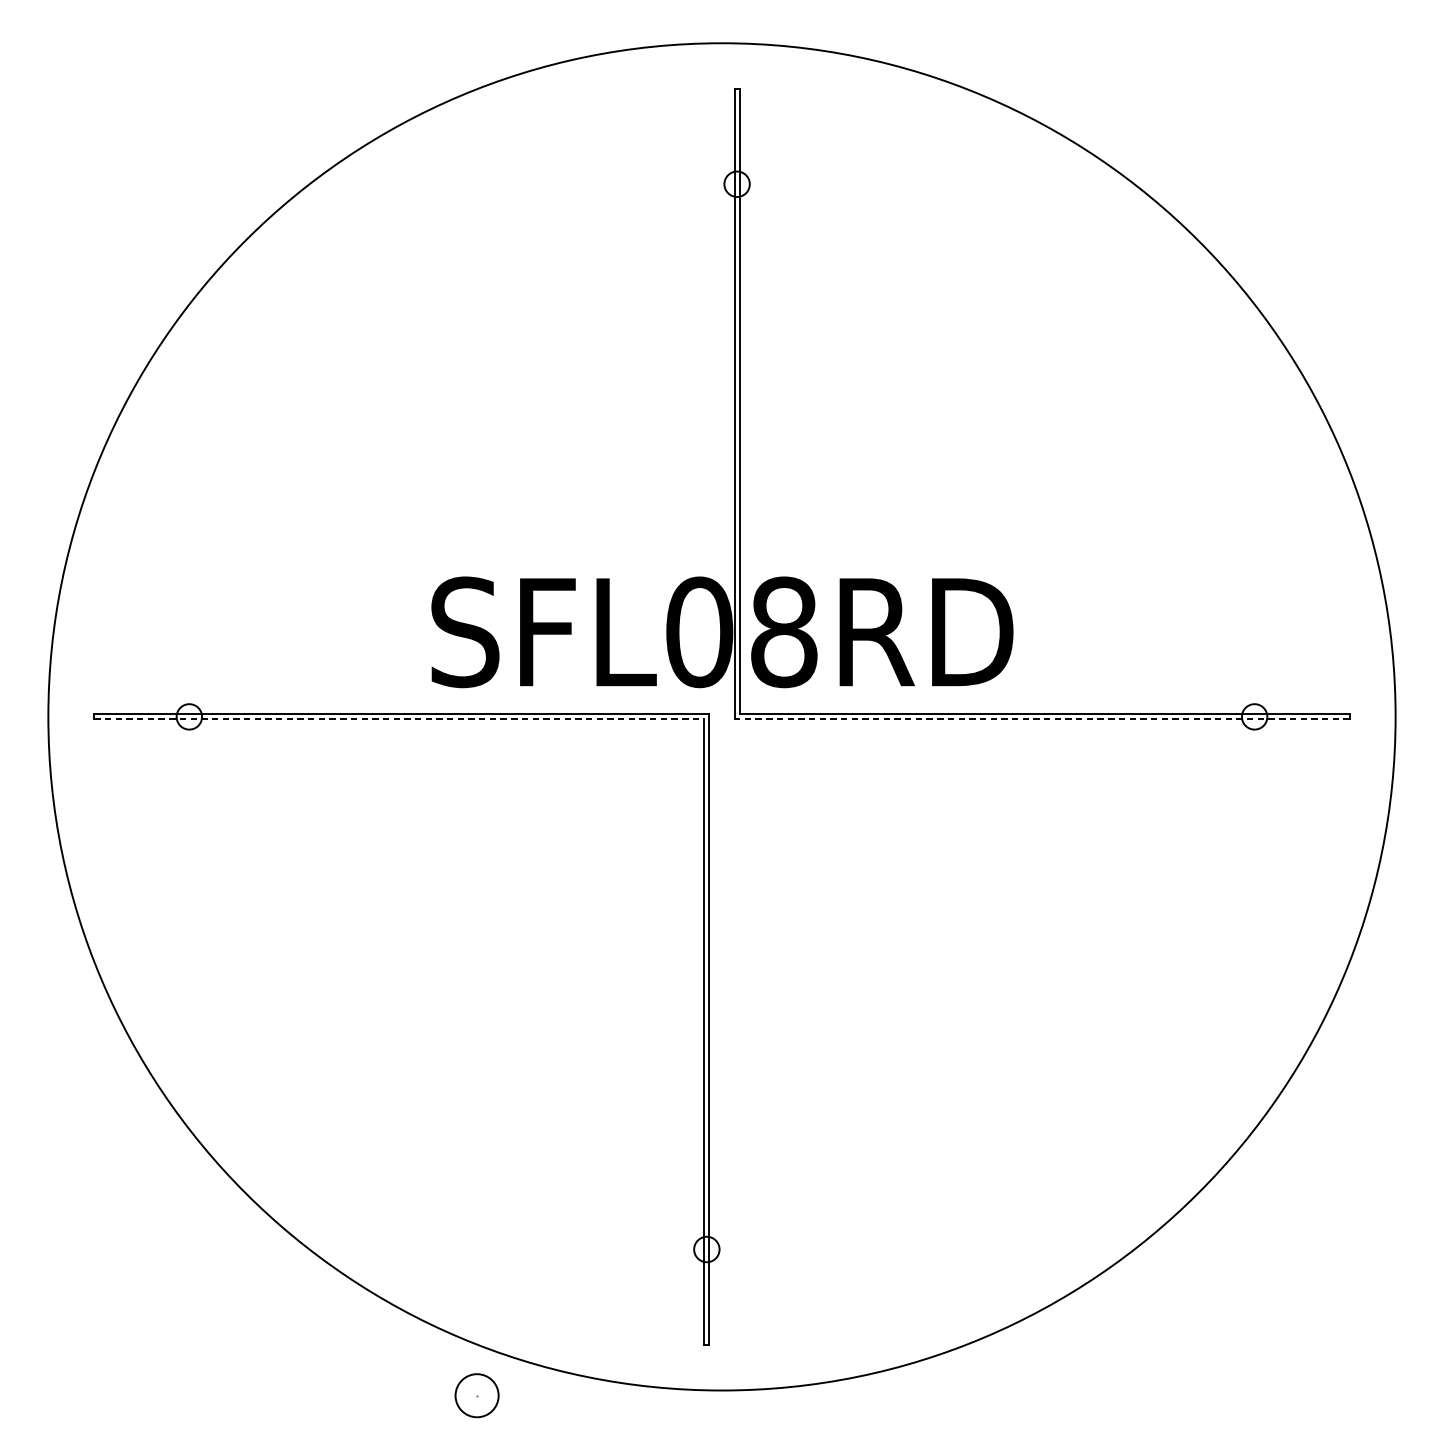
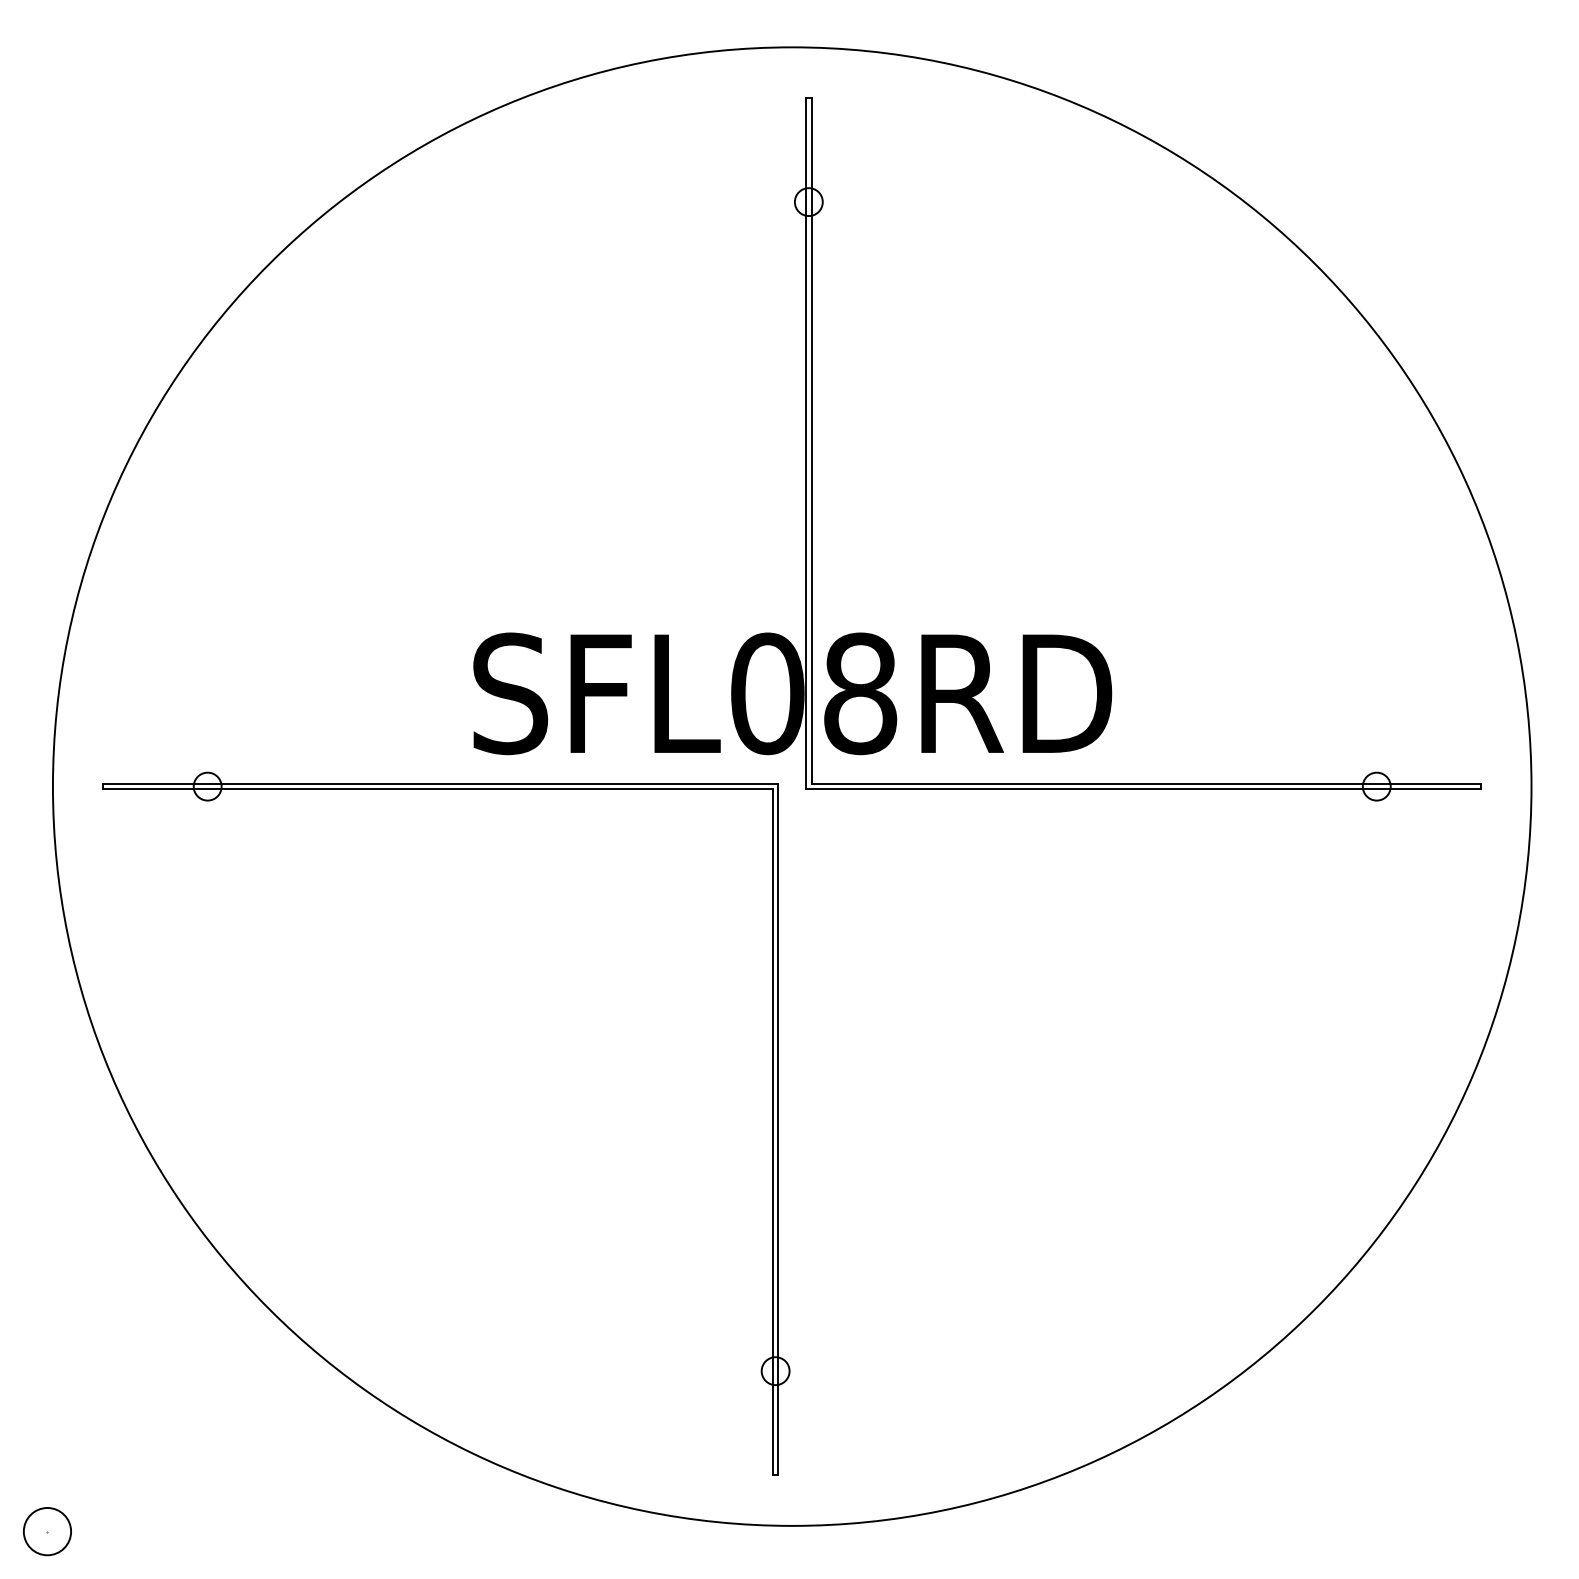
line: (399, 719) -> (438, 789), dashed -> solid
line: (1042, 719) -> (1143, 789), dashed -> solid
part: (477, 1395) -> (47, 1531), moved

